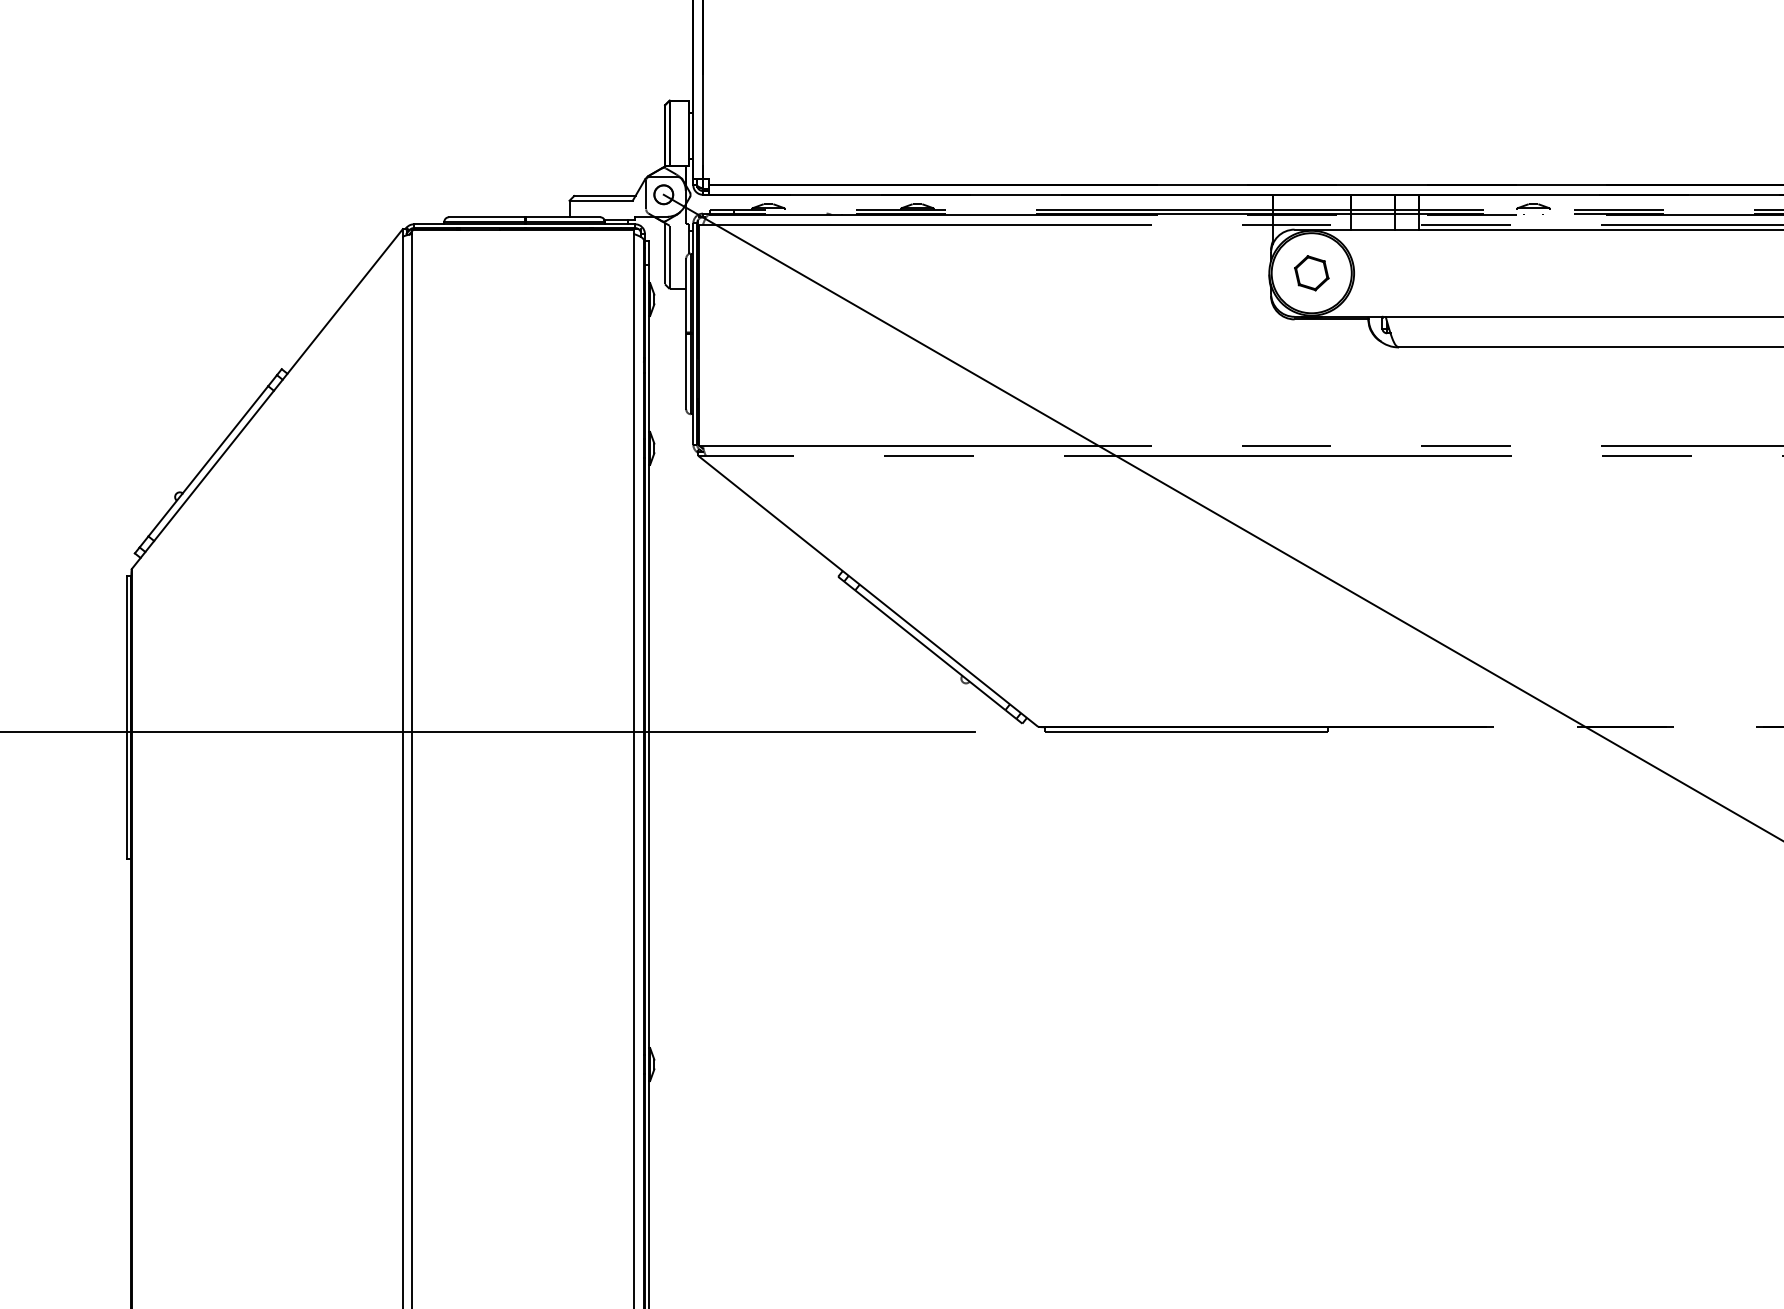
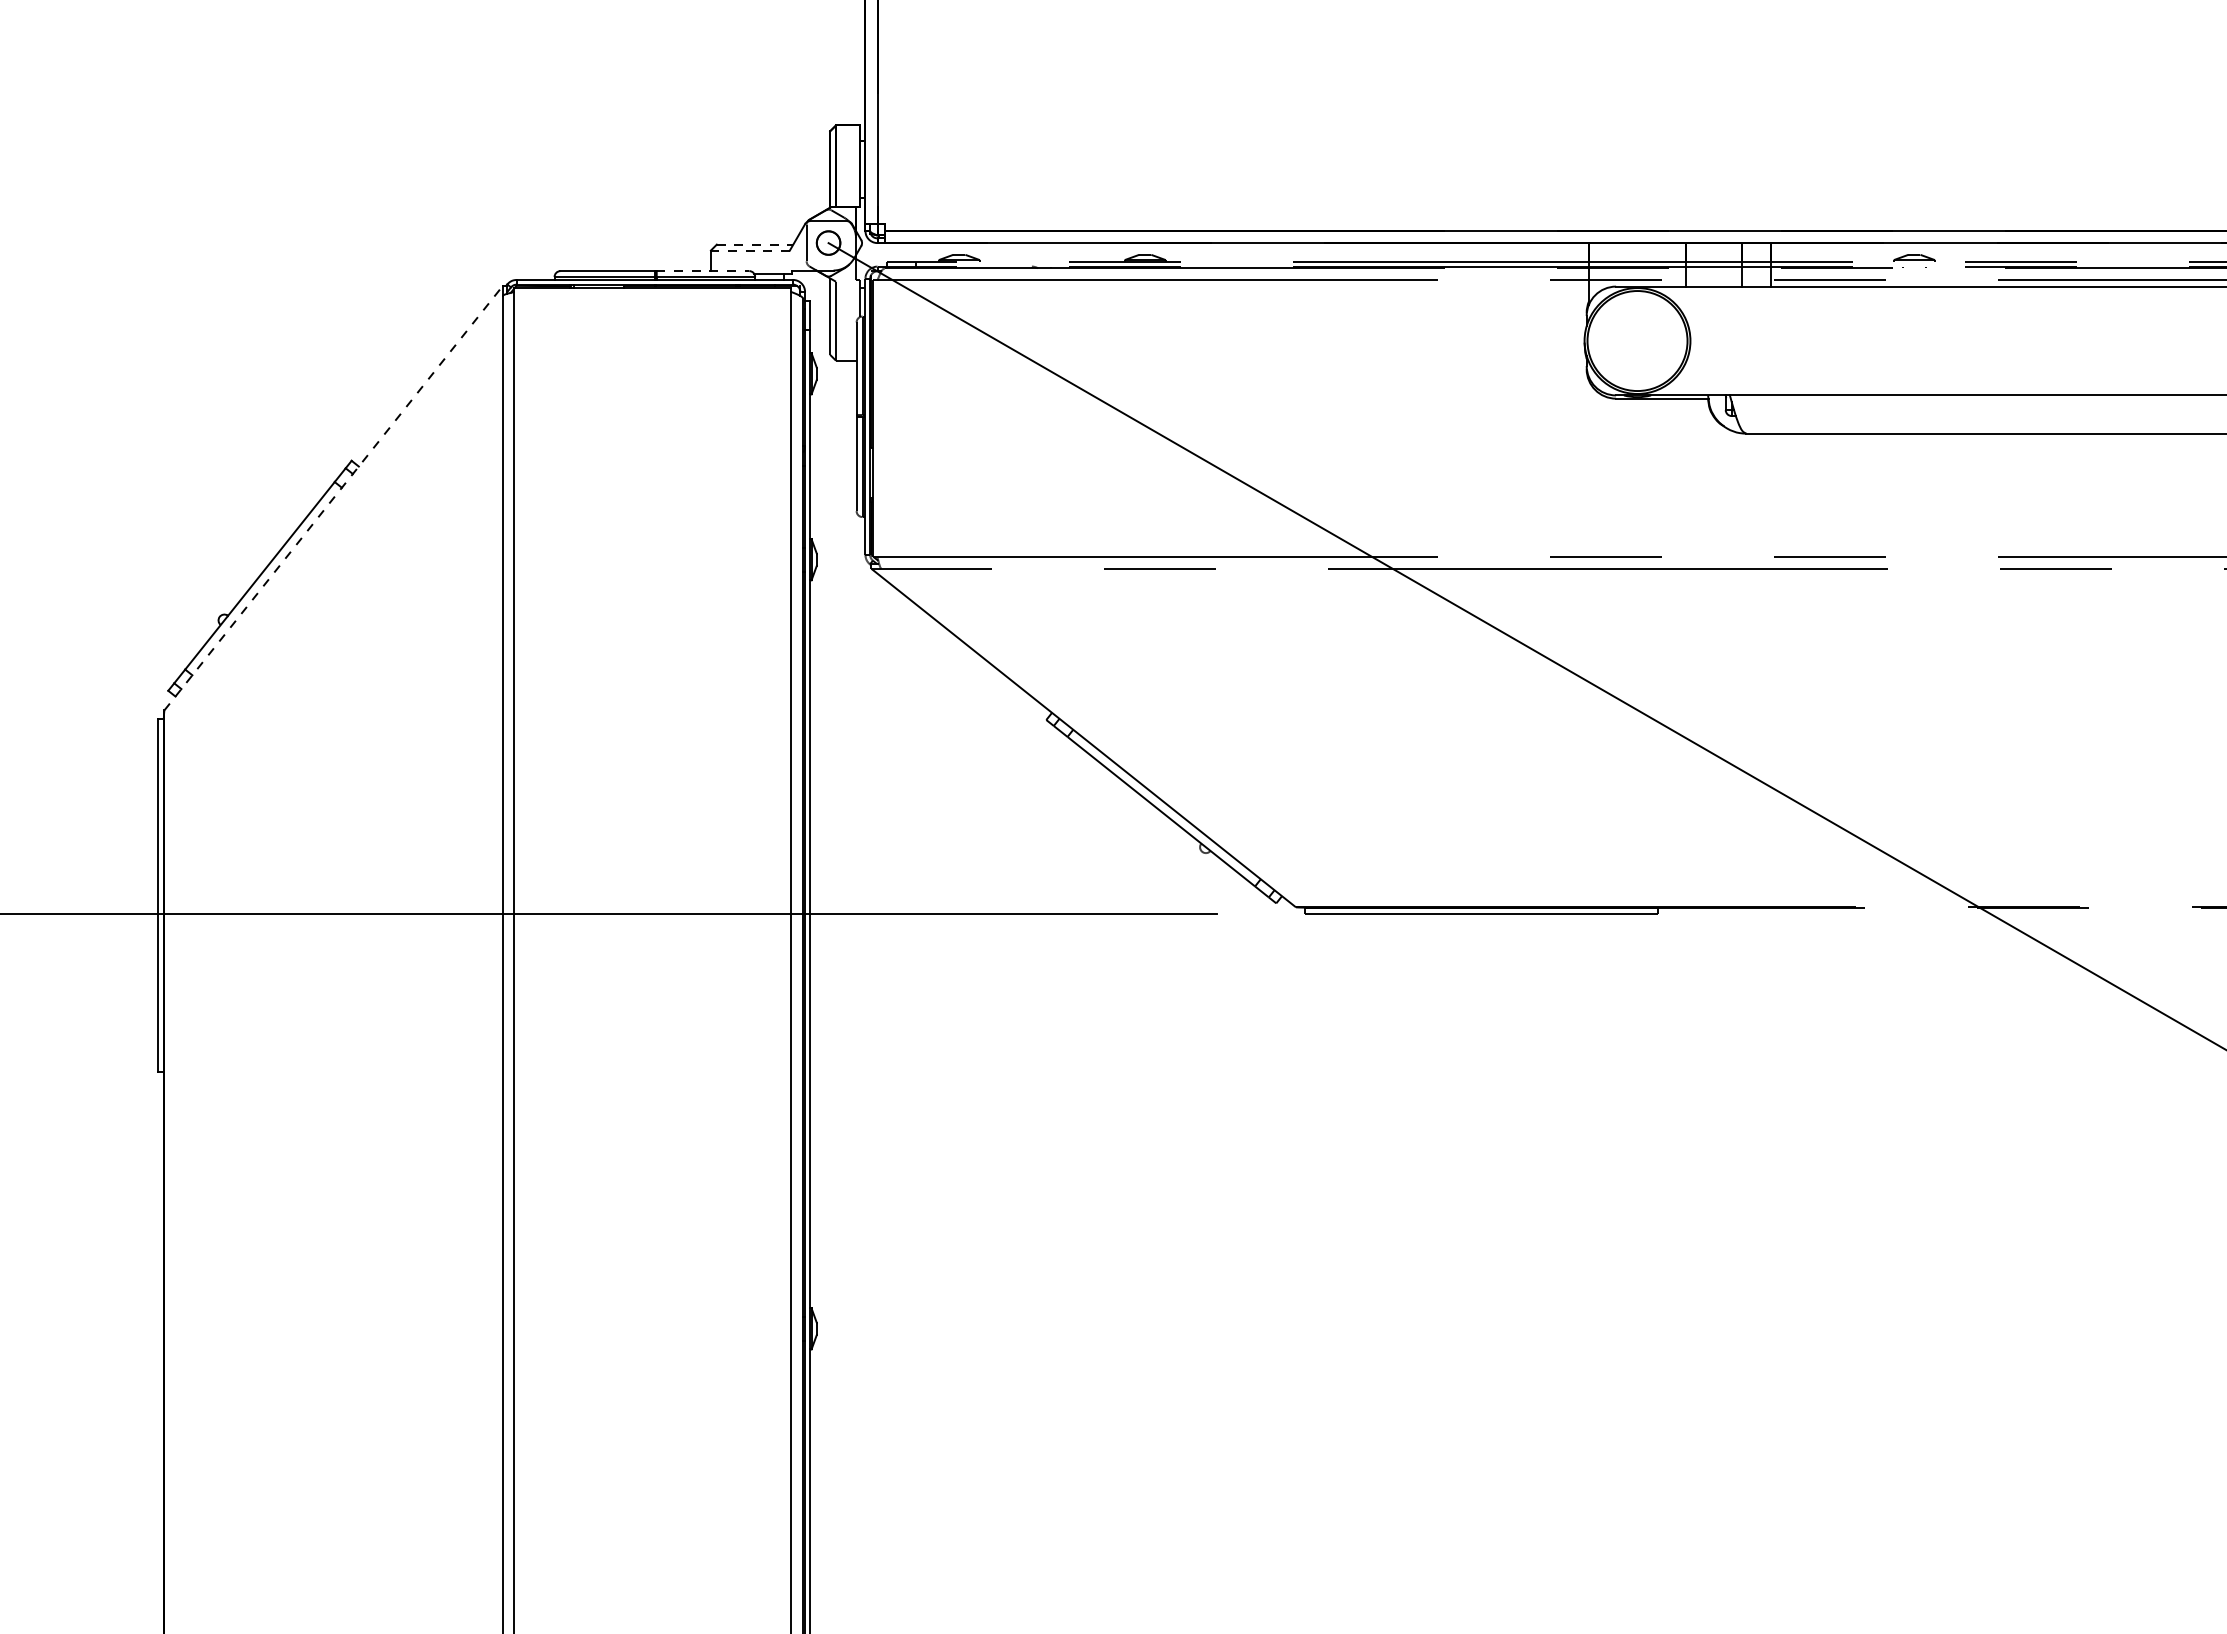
line: (605, 195) -> (755, 244), solid -> dashed
line: (600, 200) -> (749, 250), solid -> dashed
line: (563, 217) -> (703, 271), solid -> dashed
part: (1311, 272) -> (1637, 340), removed
line: (267, 399) -> (333, 498), solid -> dashed

